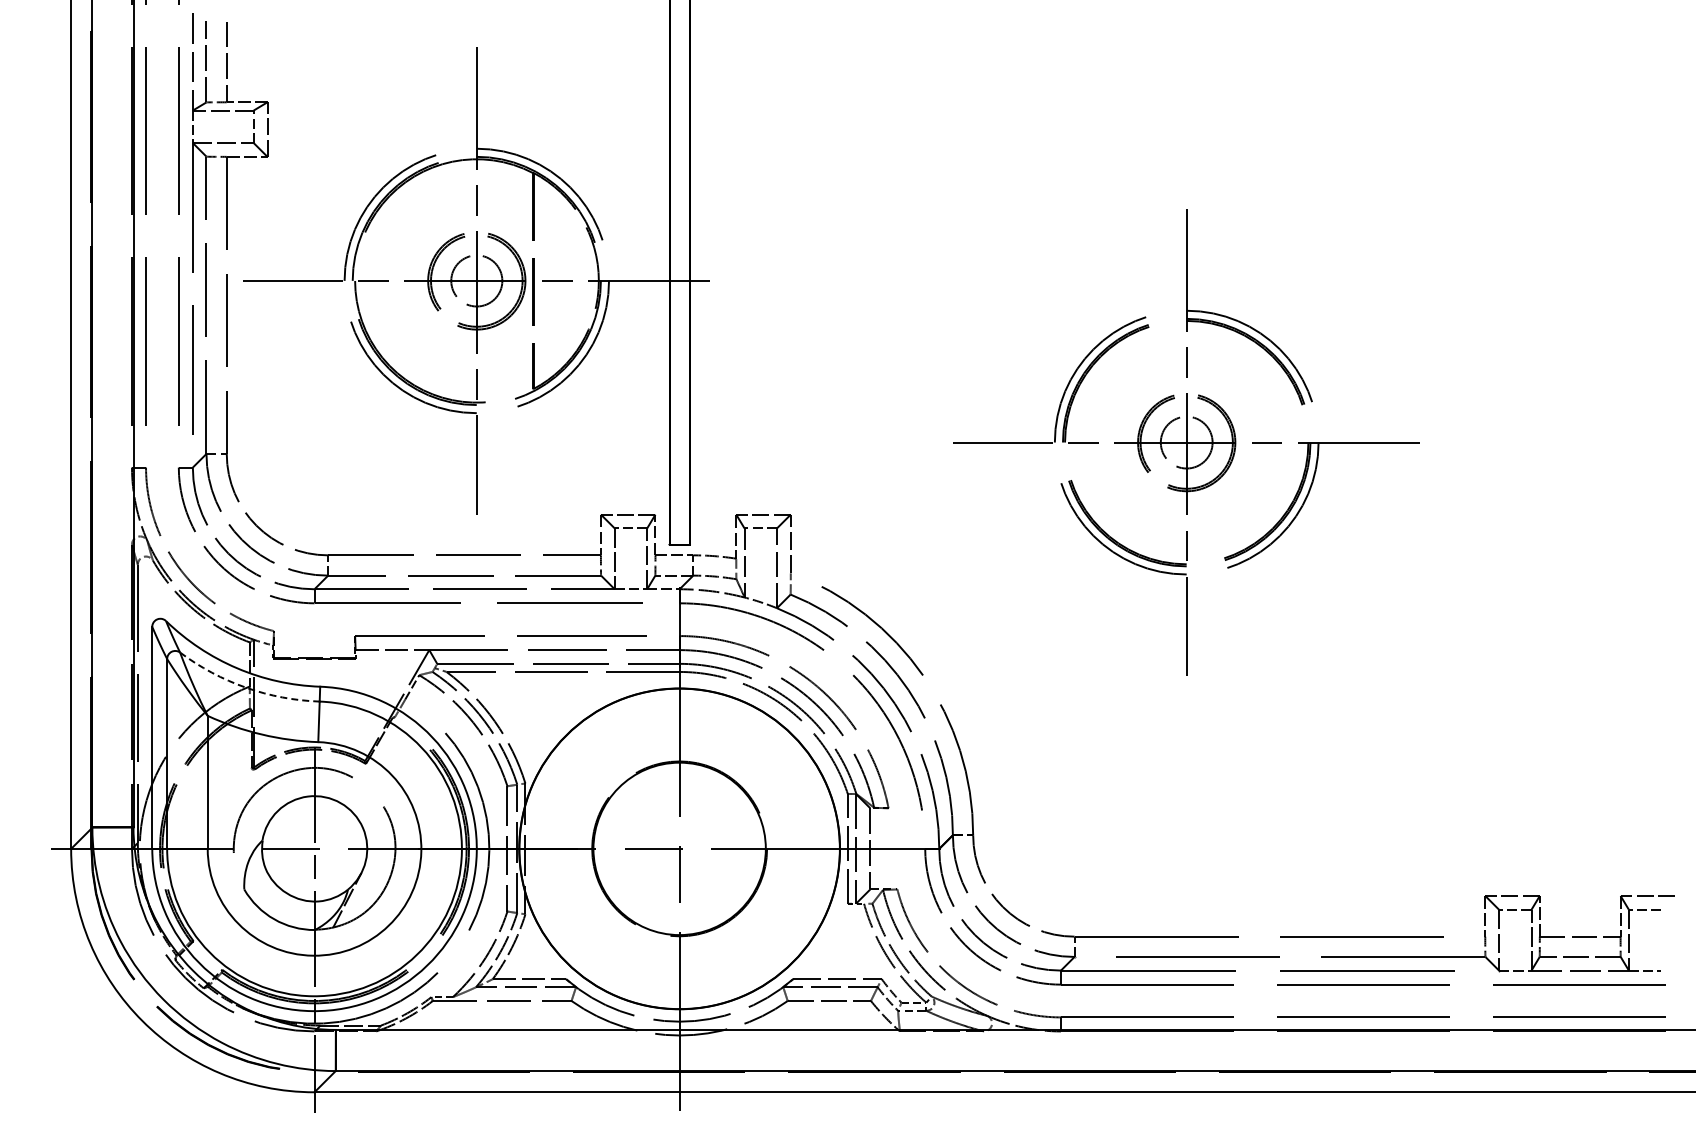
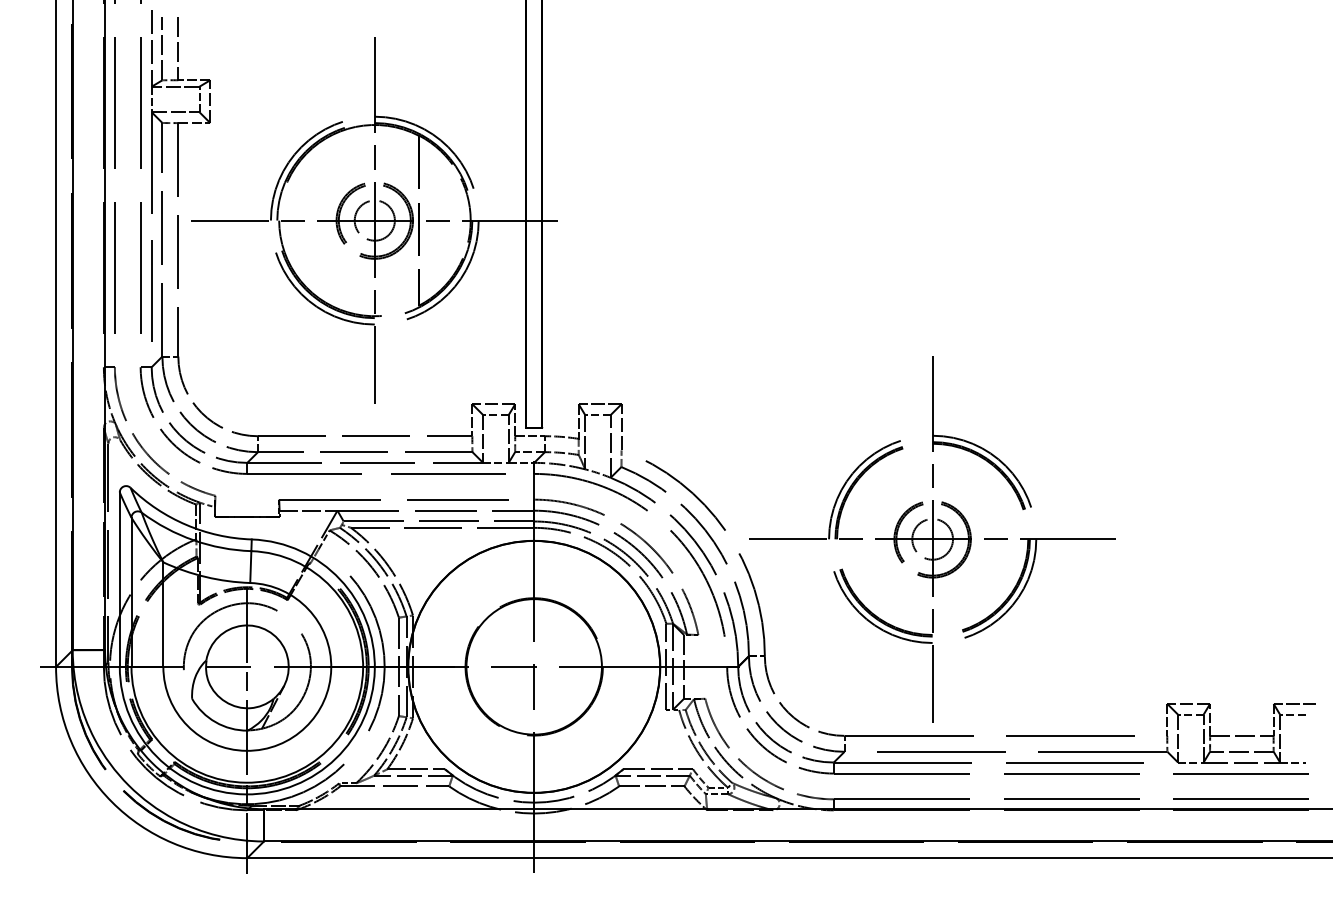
part: (1186, 442) -> (932, 539), moved
arc: (246, 687) -> (193, 540), dashed -> solid

